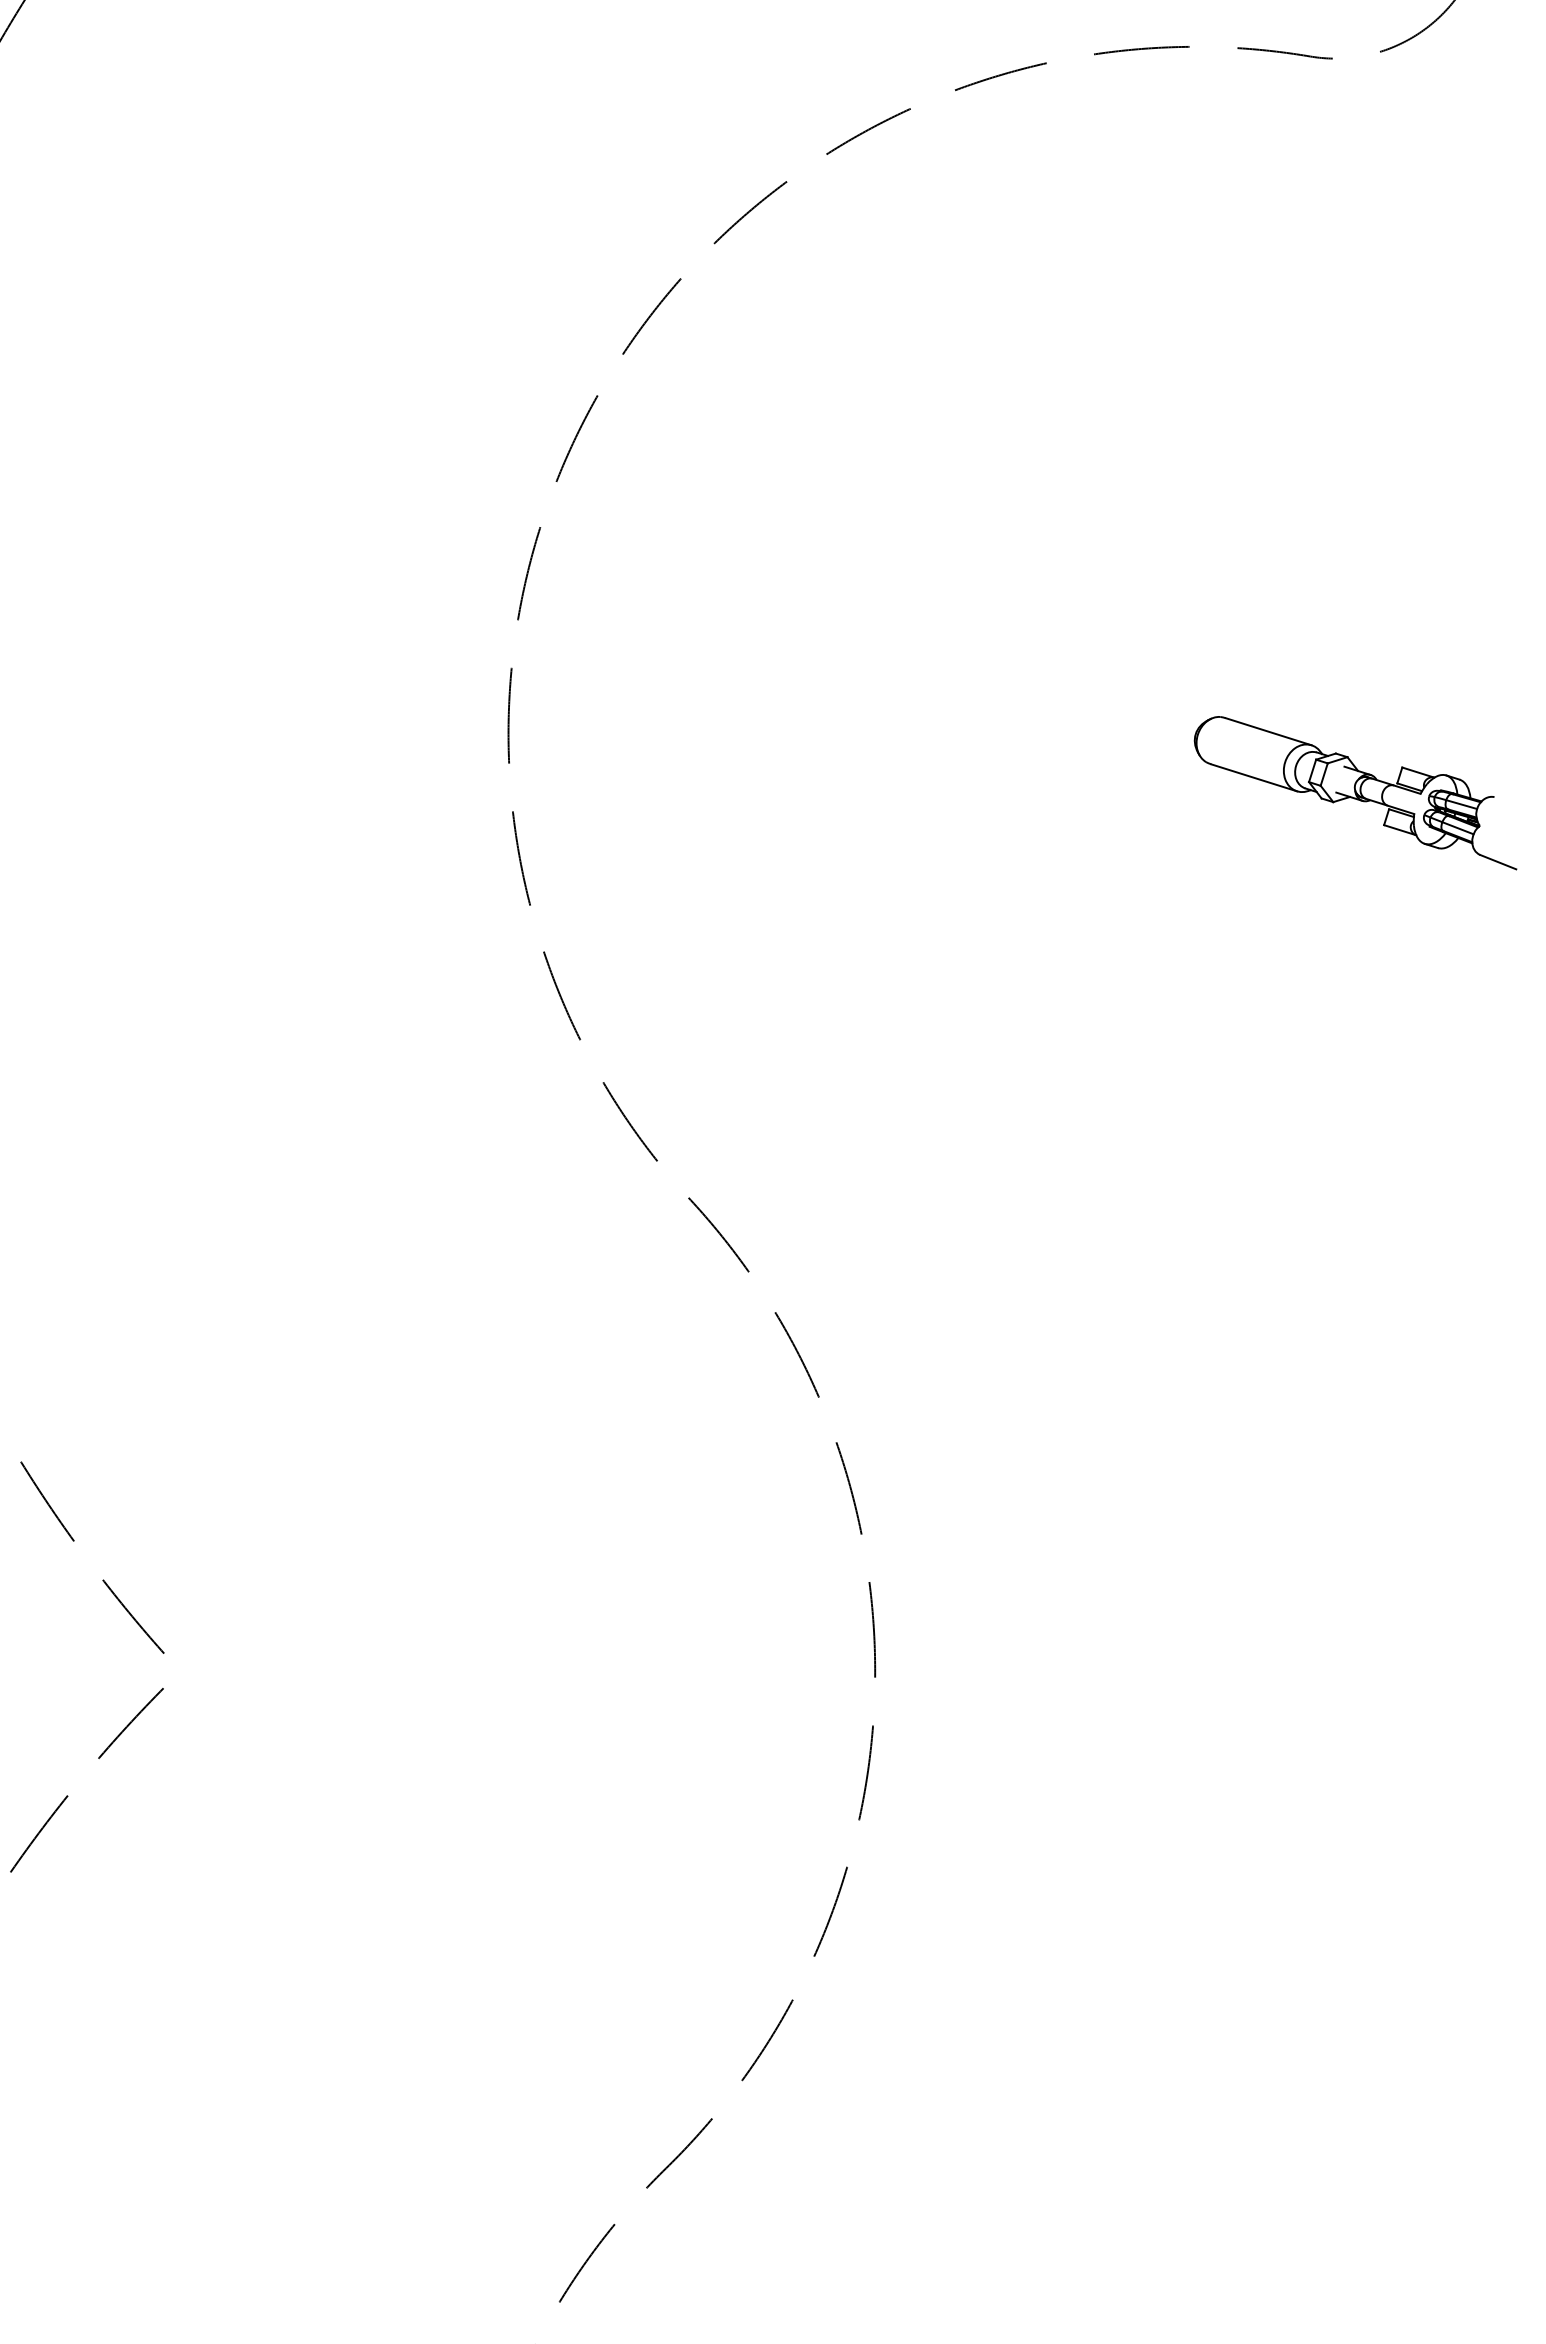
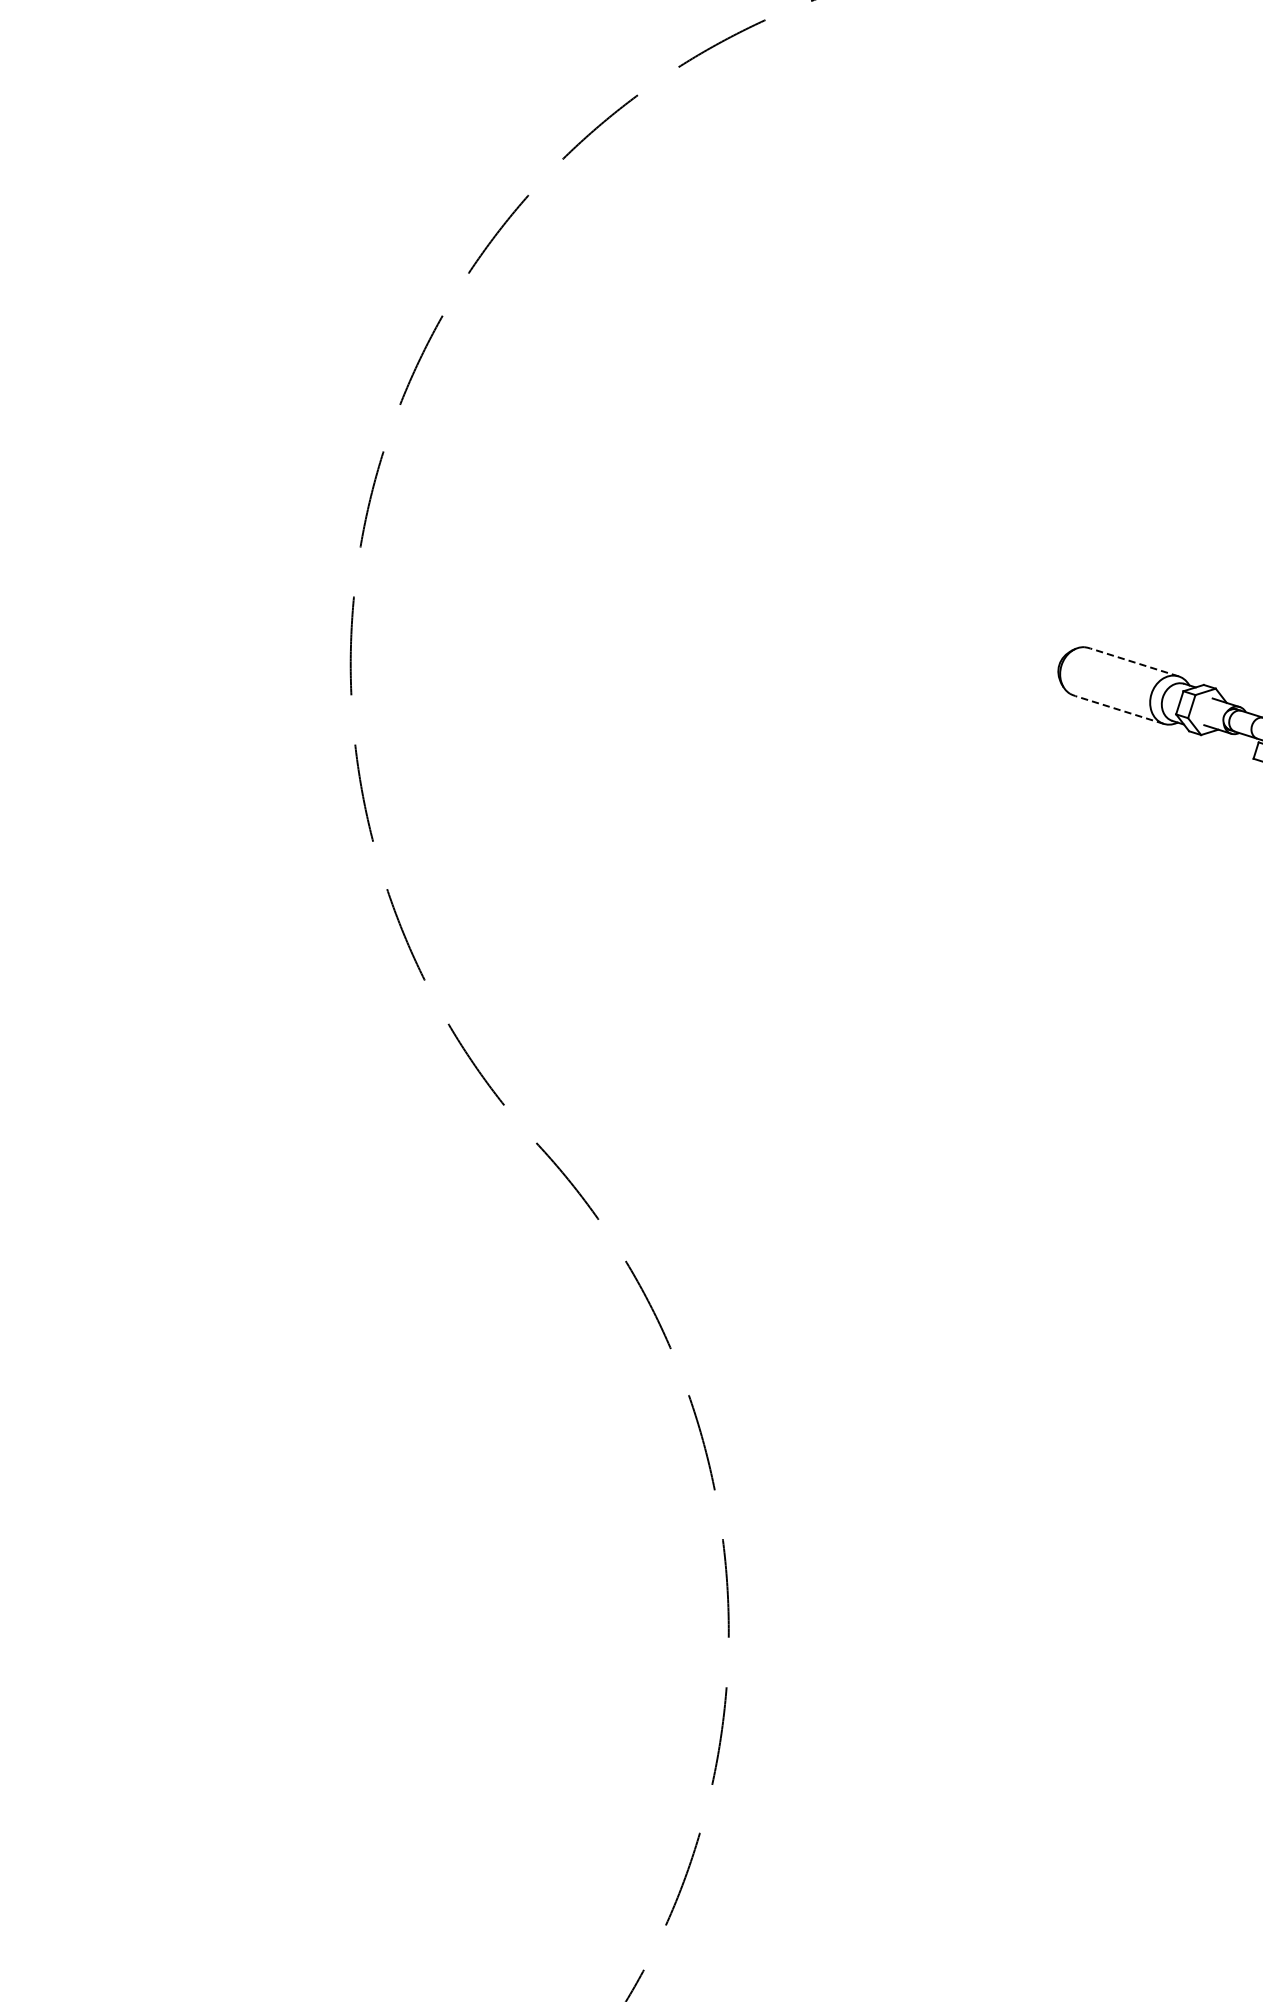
line: (1268, 731) -> (1134, 662), solid -> dashed
line: (1254, 777) -> (1119, 709), solid -> dashed

